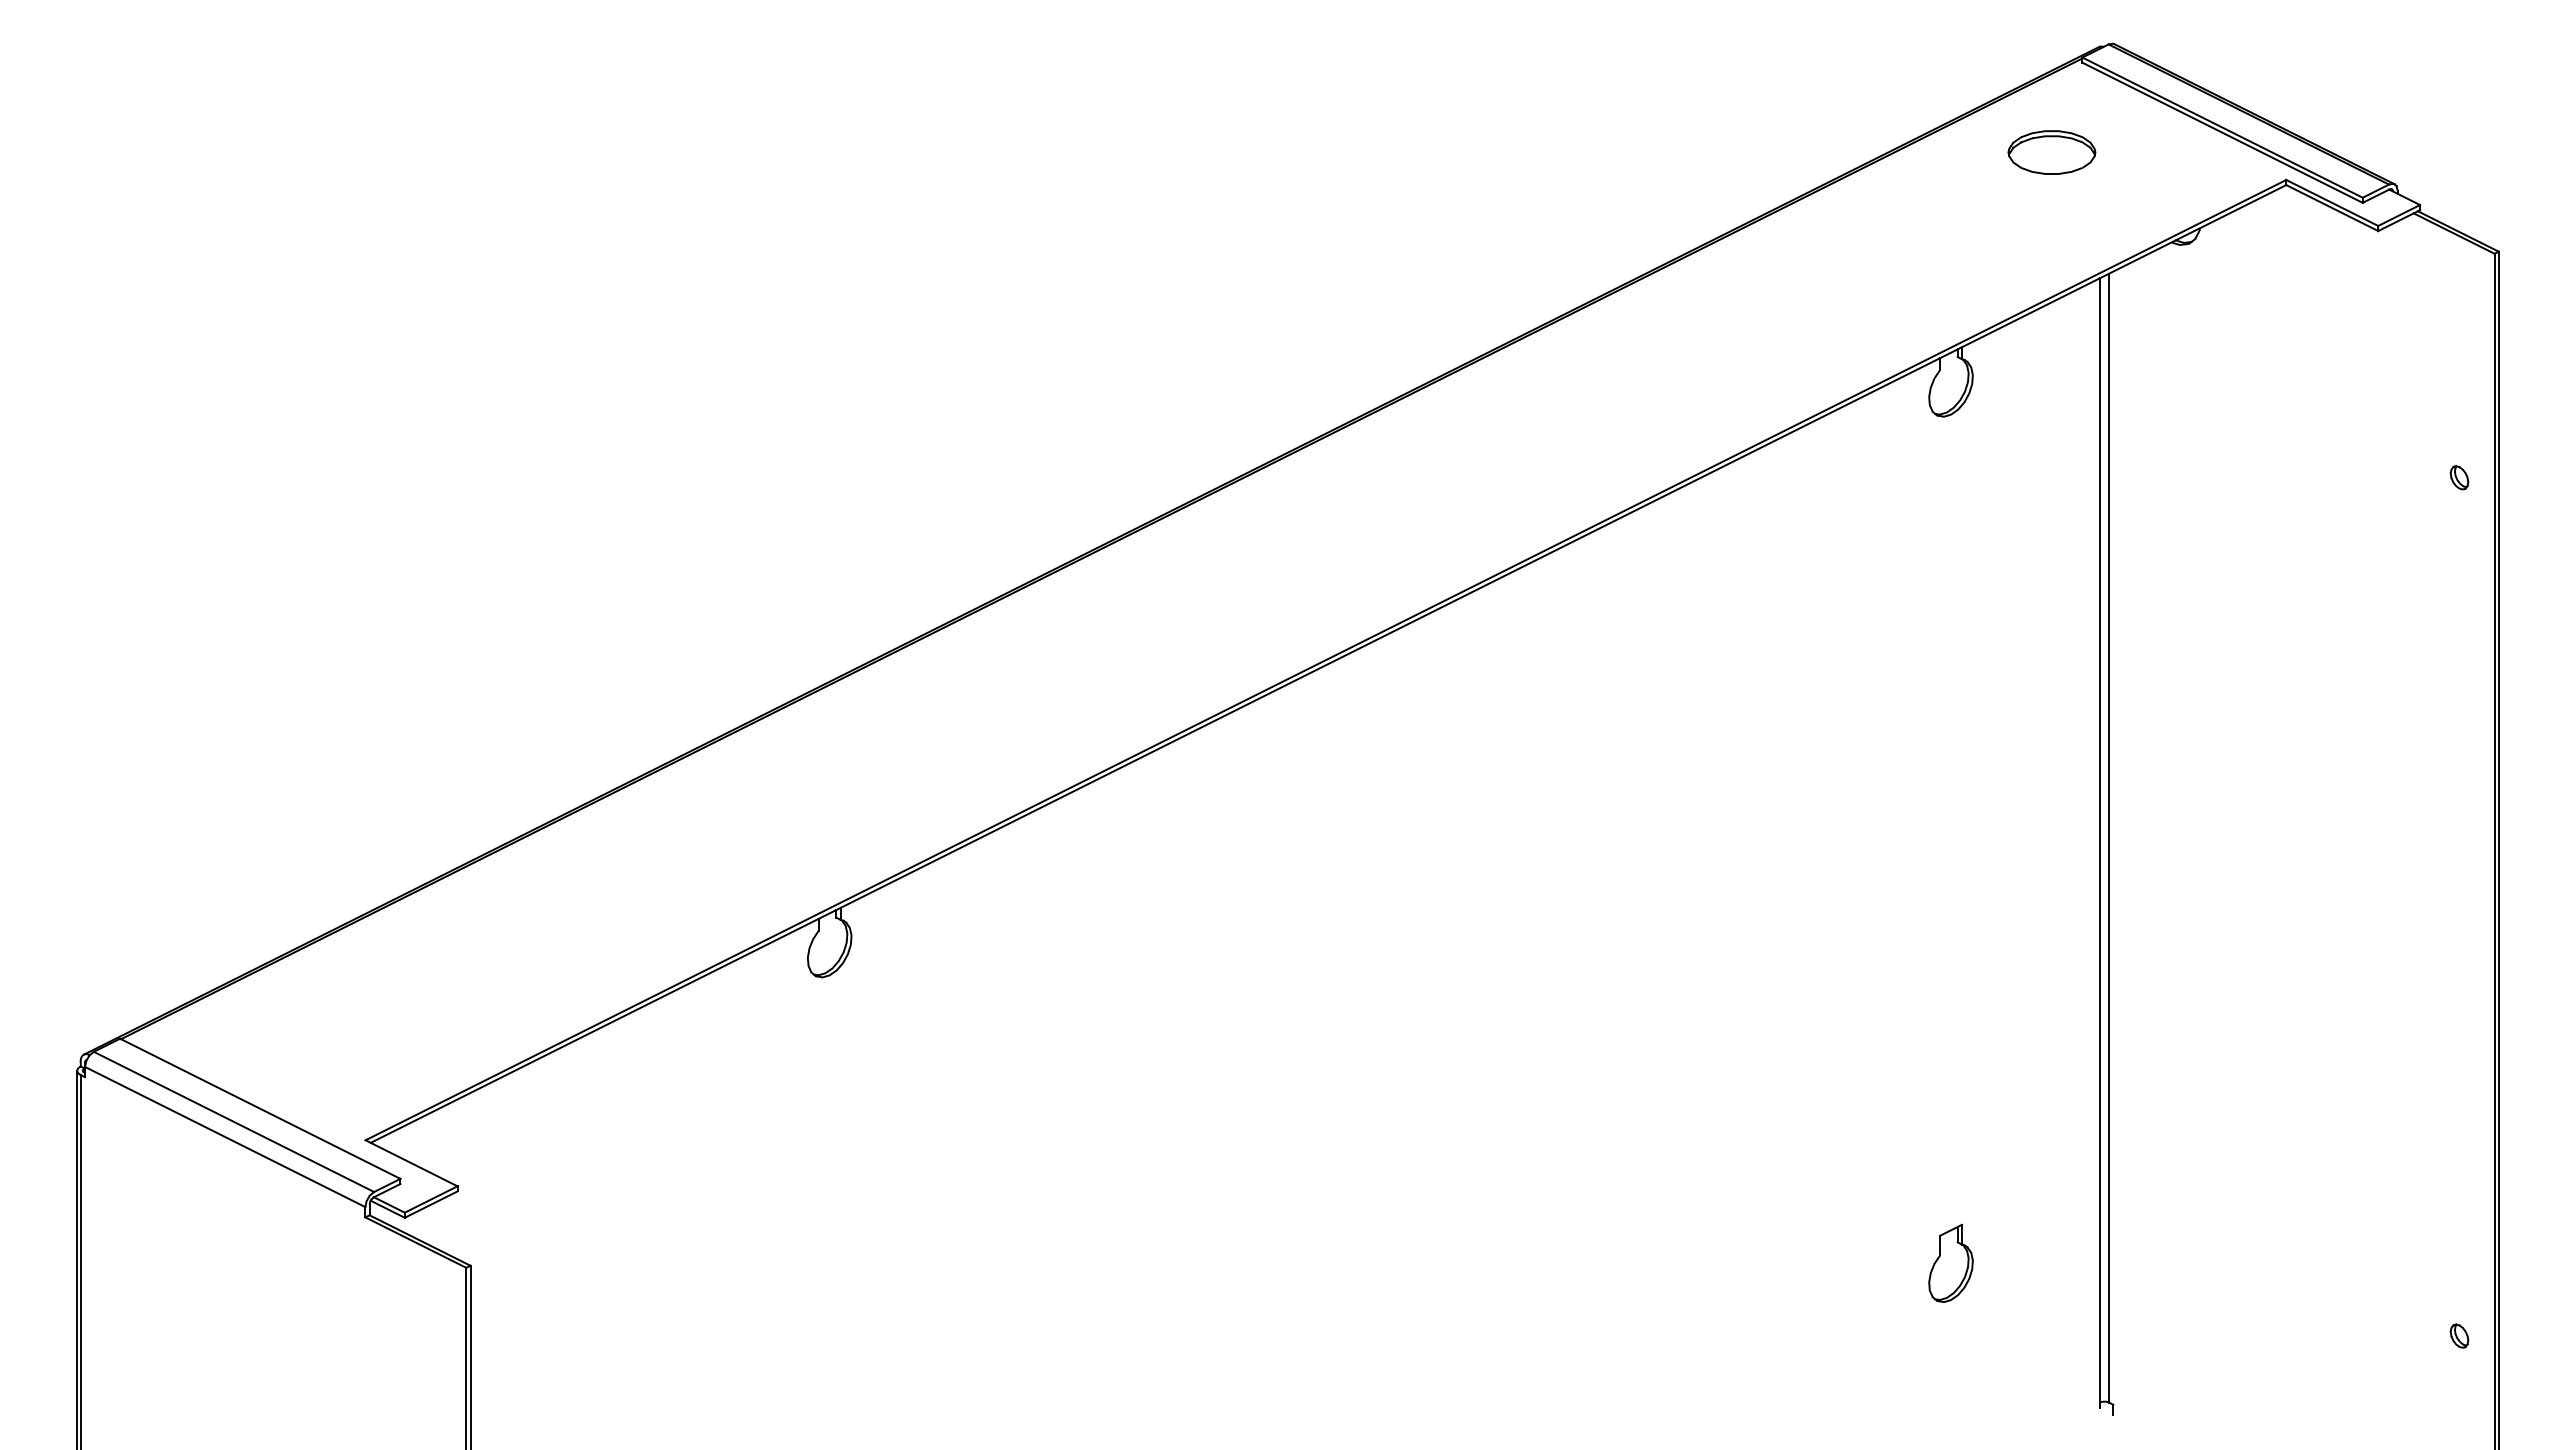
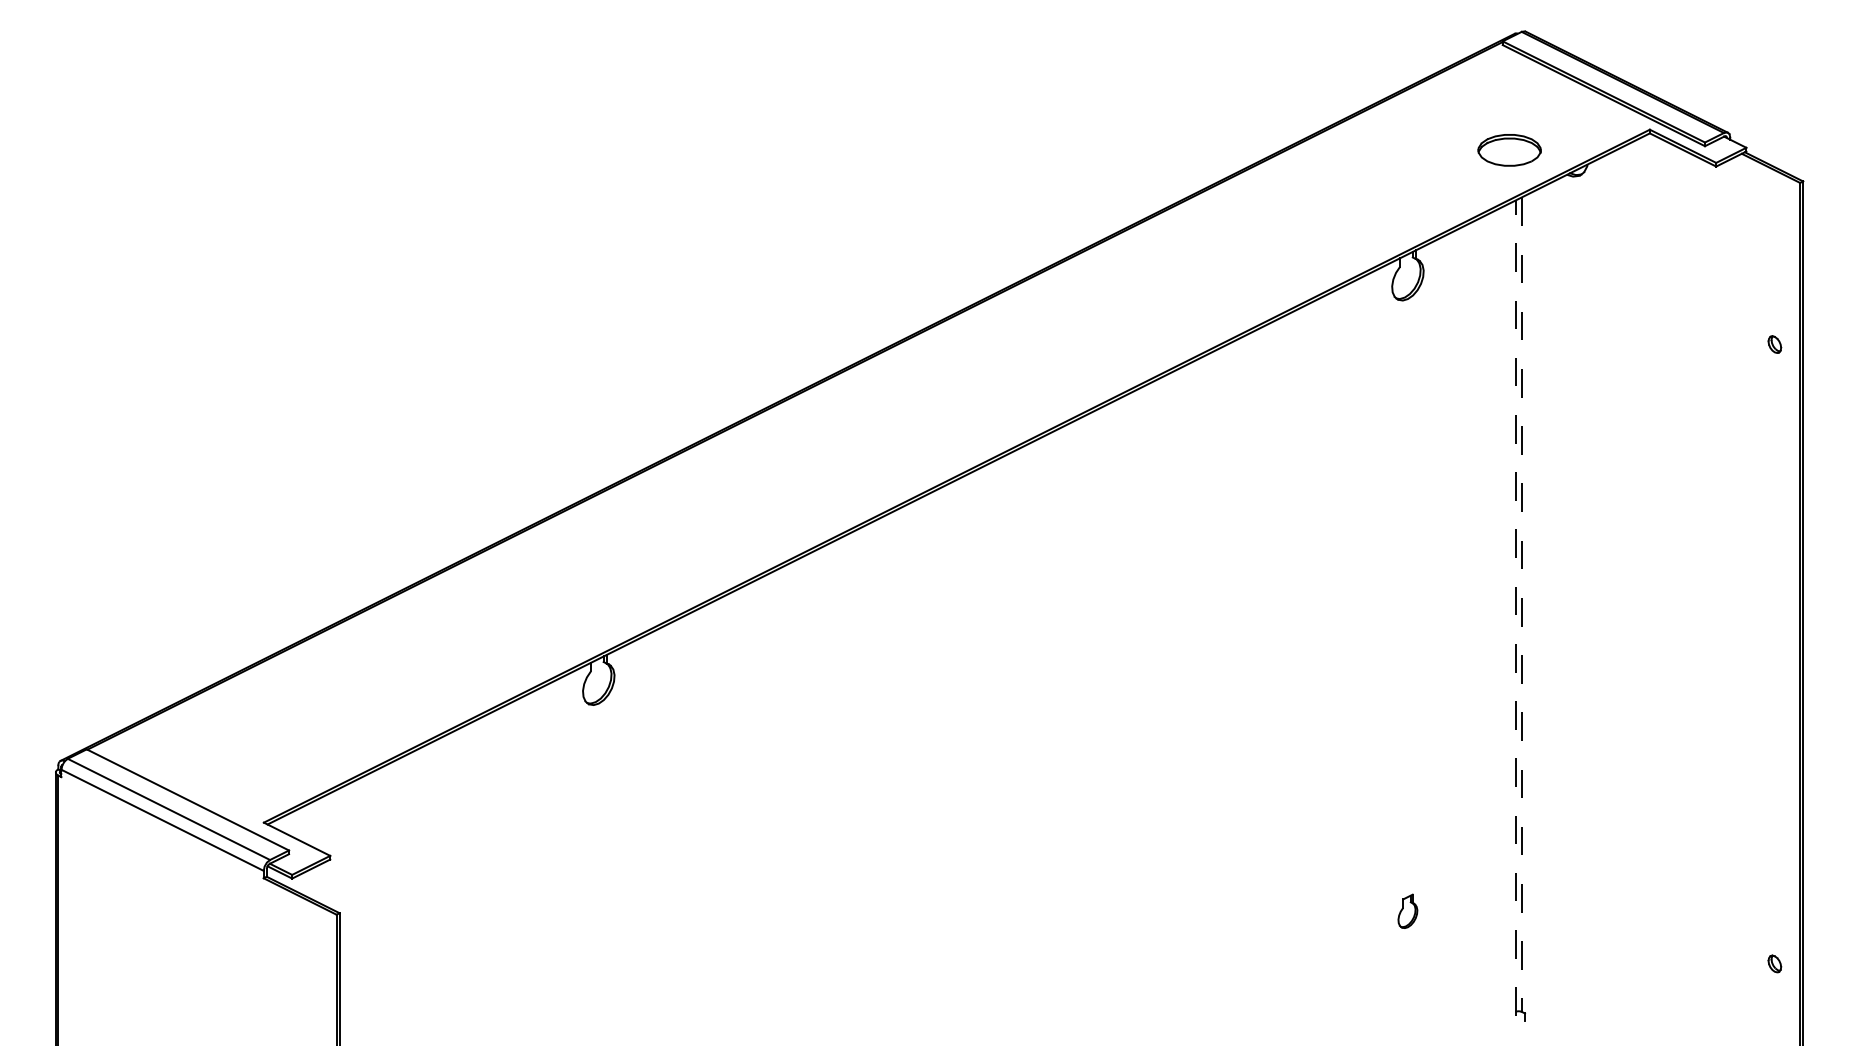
part: (2051, 152) -> (1509, 150), moved
line: (2108, 838) -> (1521, 604), solid -> dashed
line: (2100, 843) -> (1515, 608), solid -> dashed
part: (1950, 1262) -> (1407, 910), size x0.6

